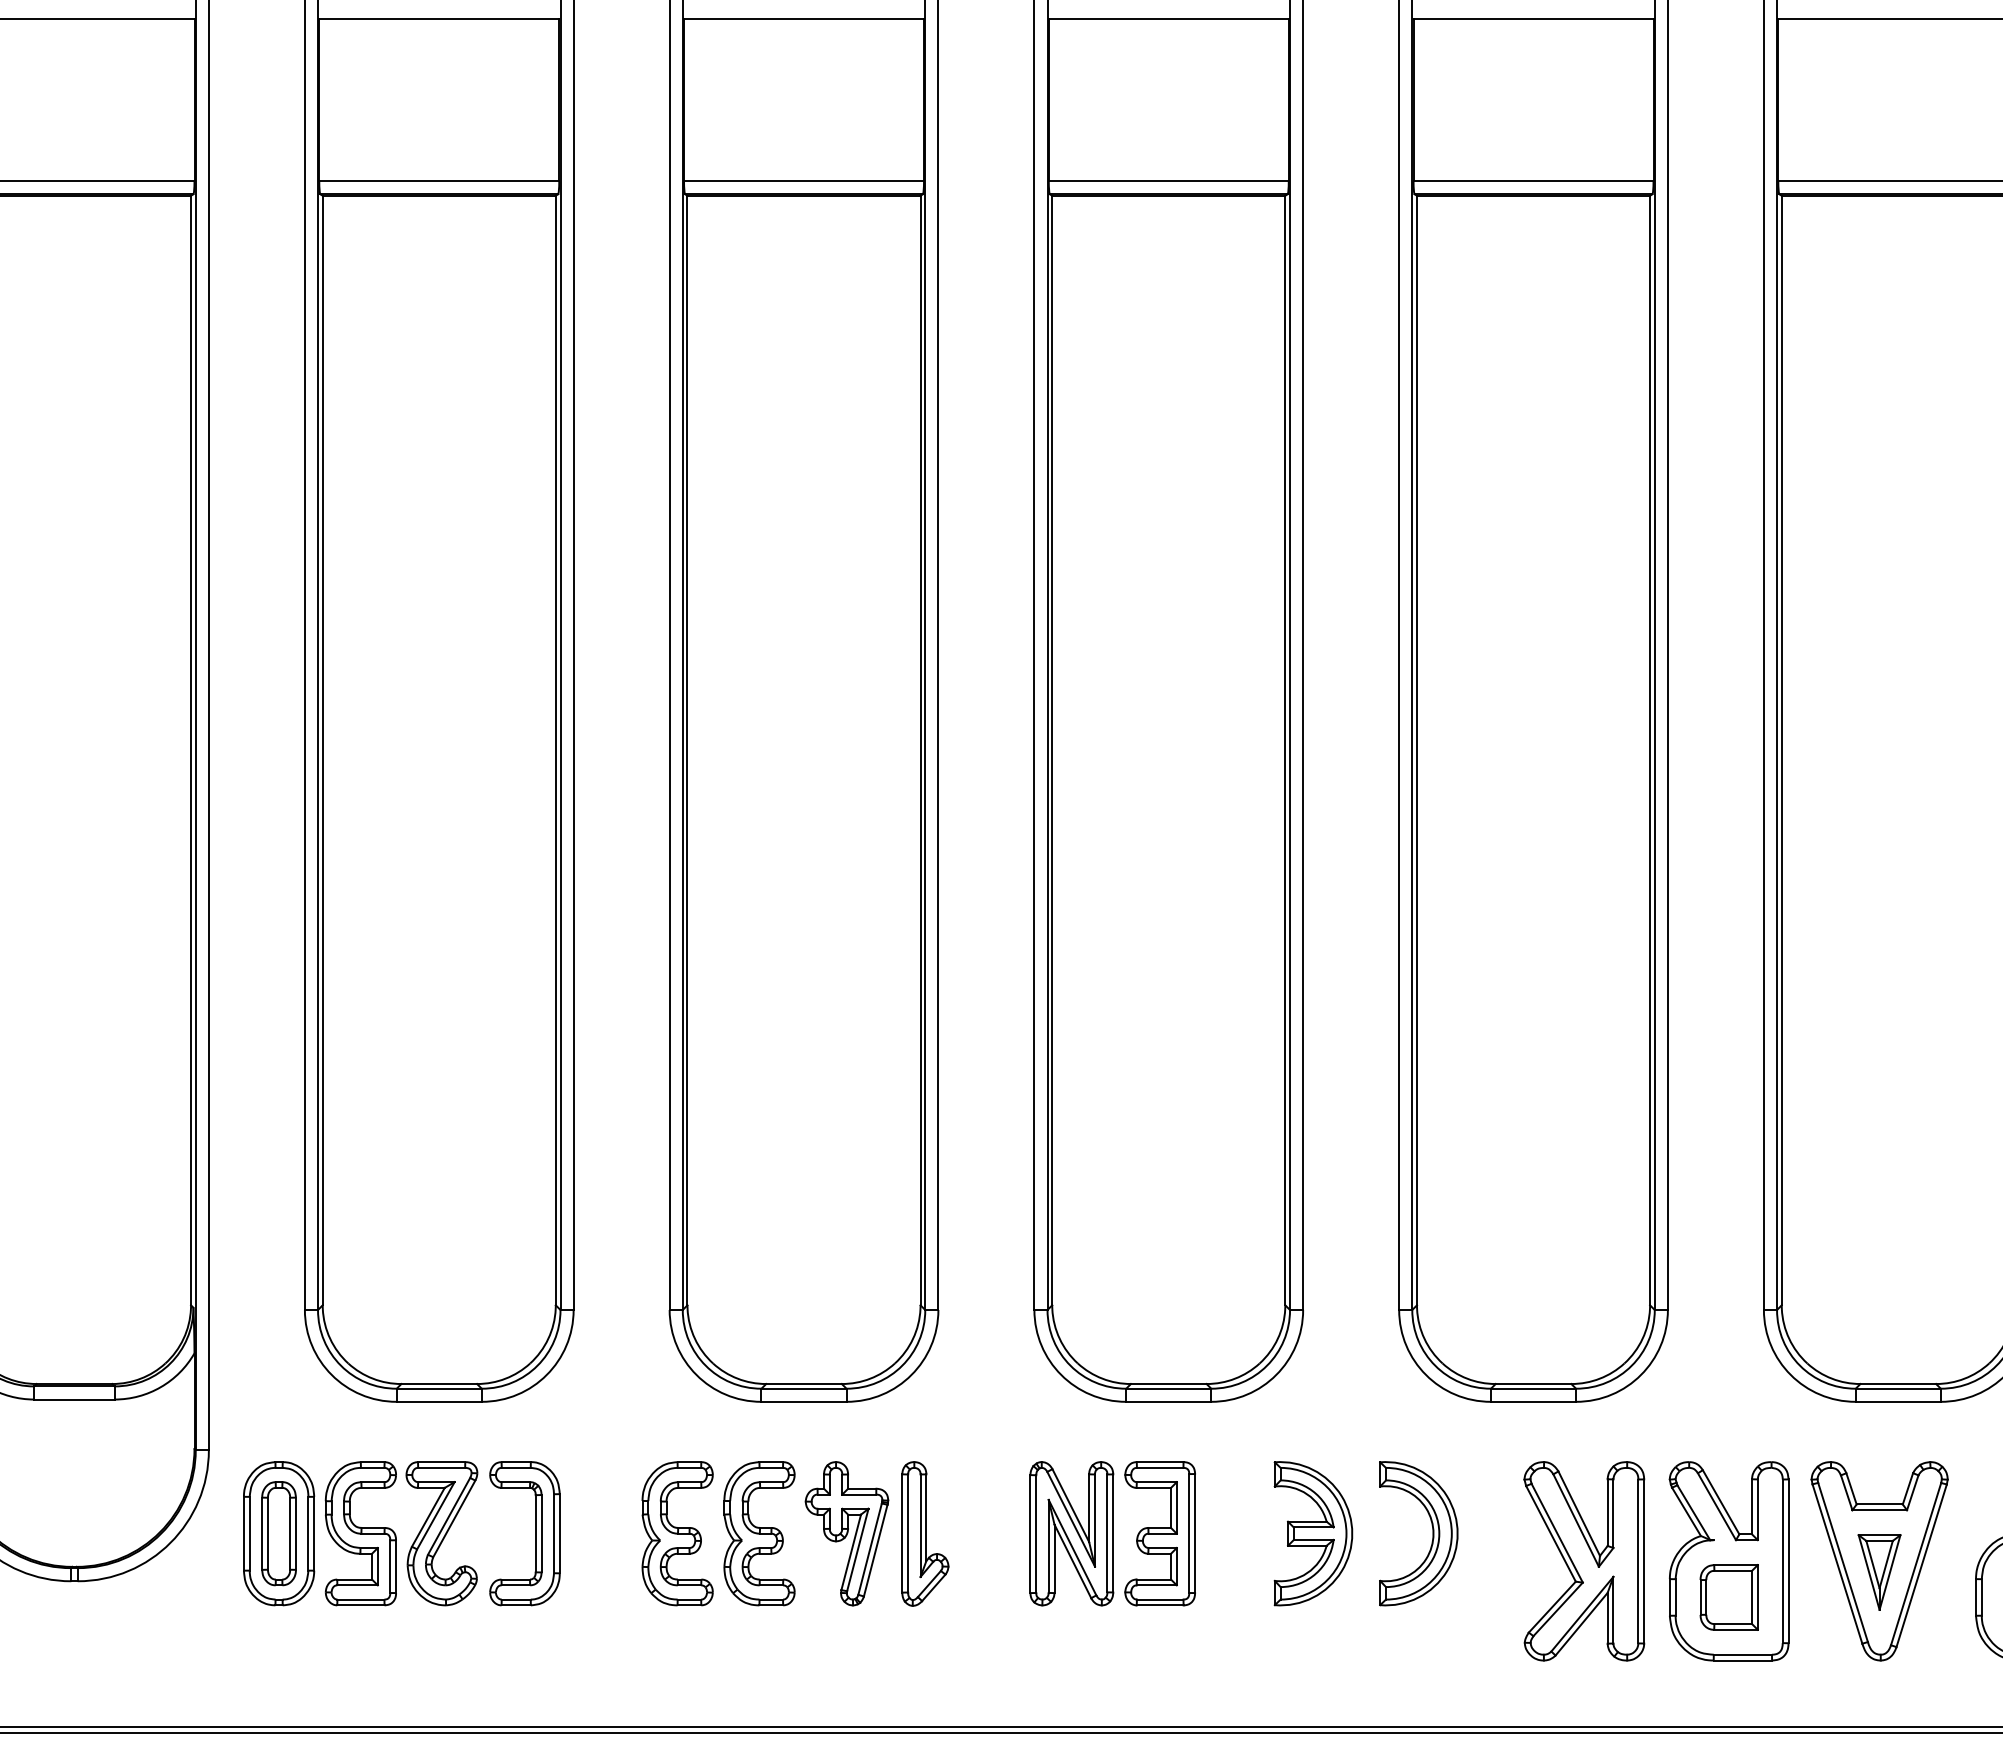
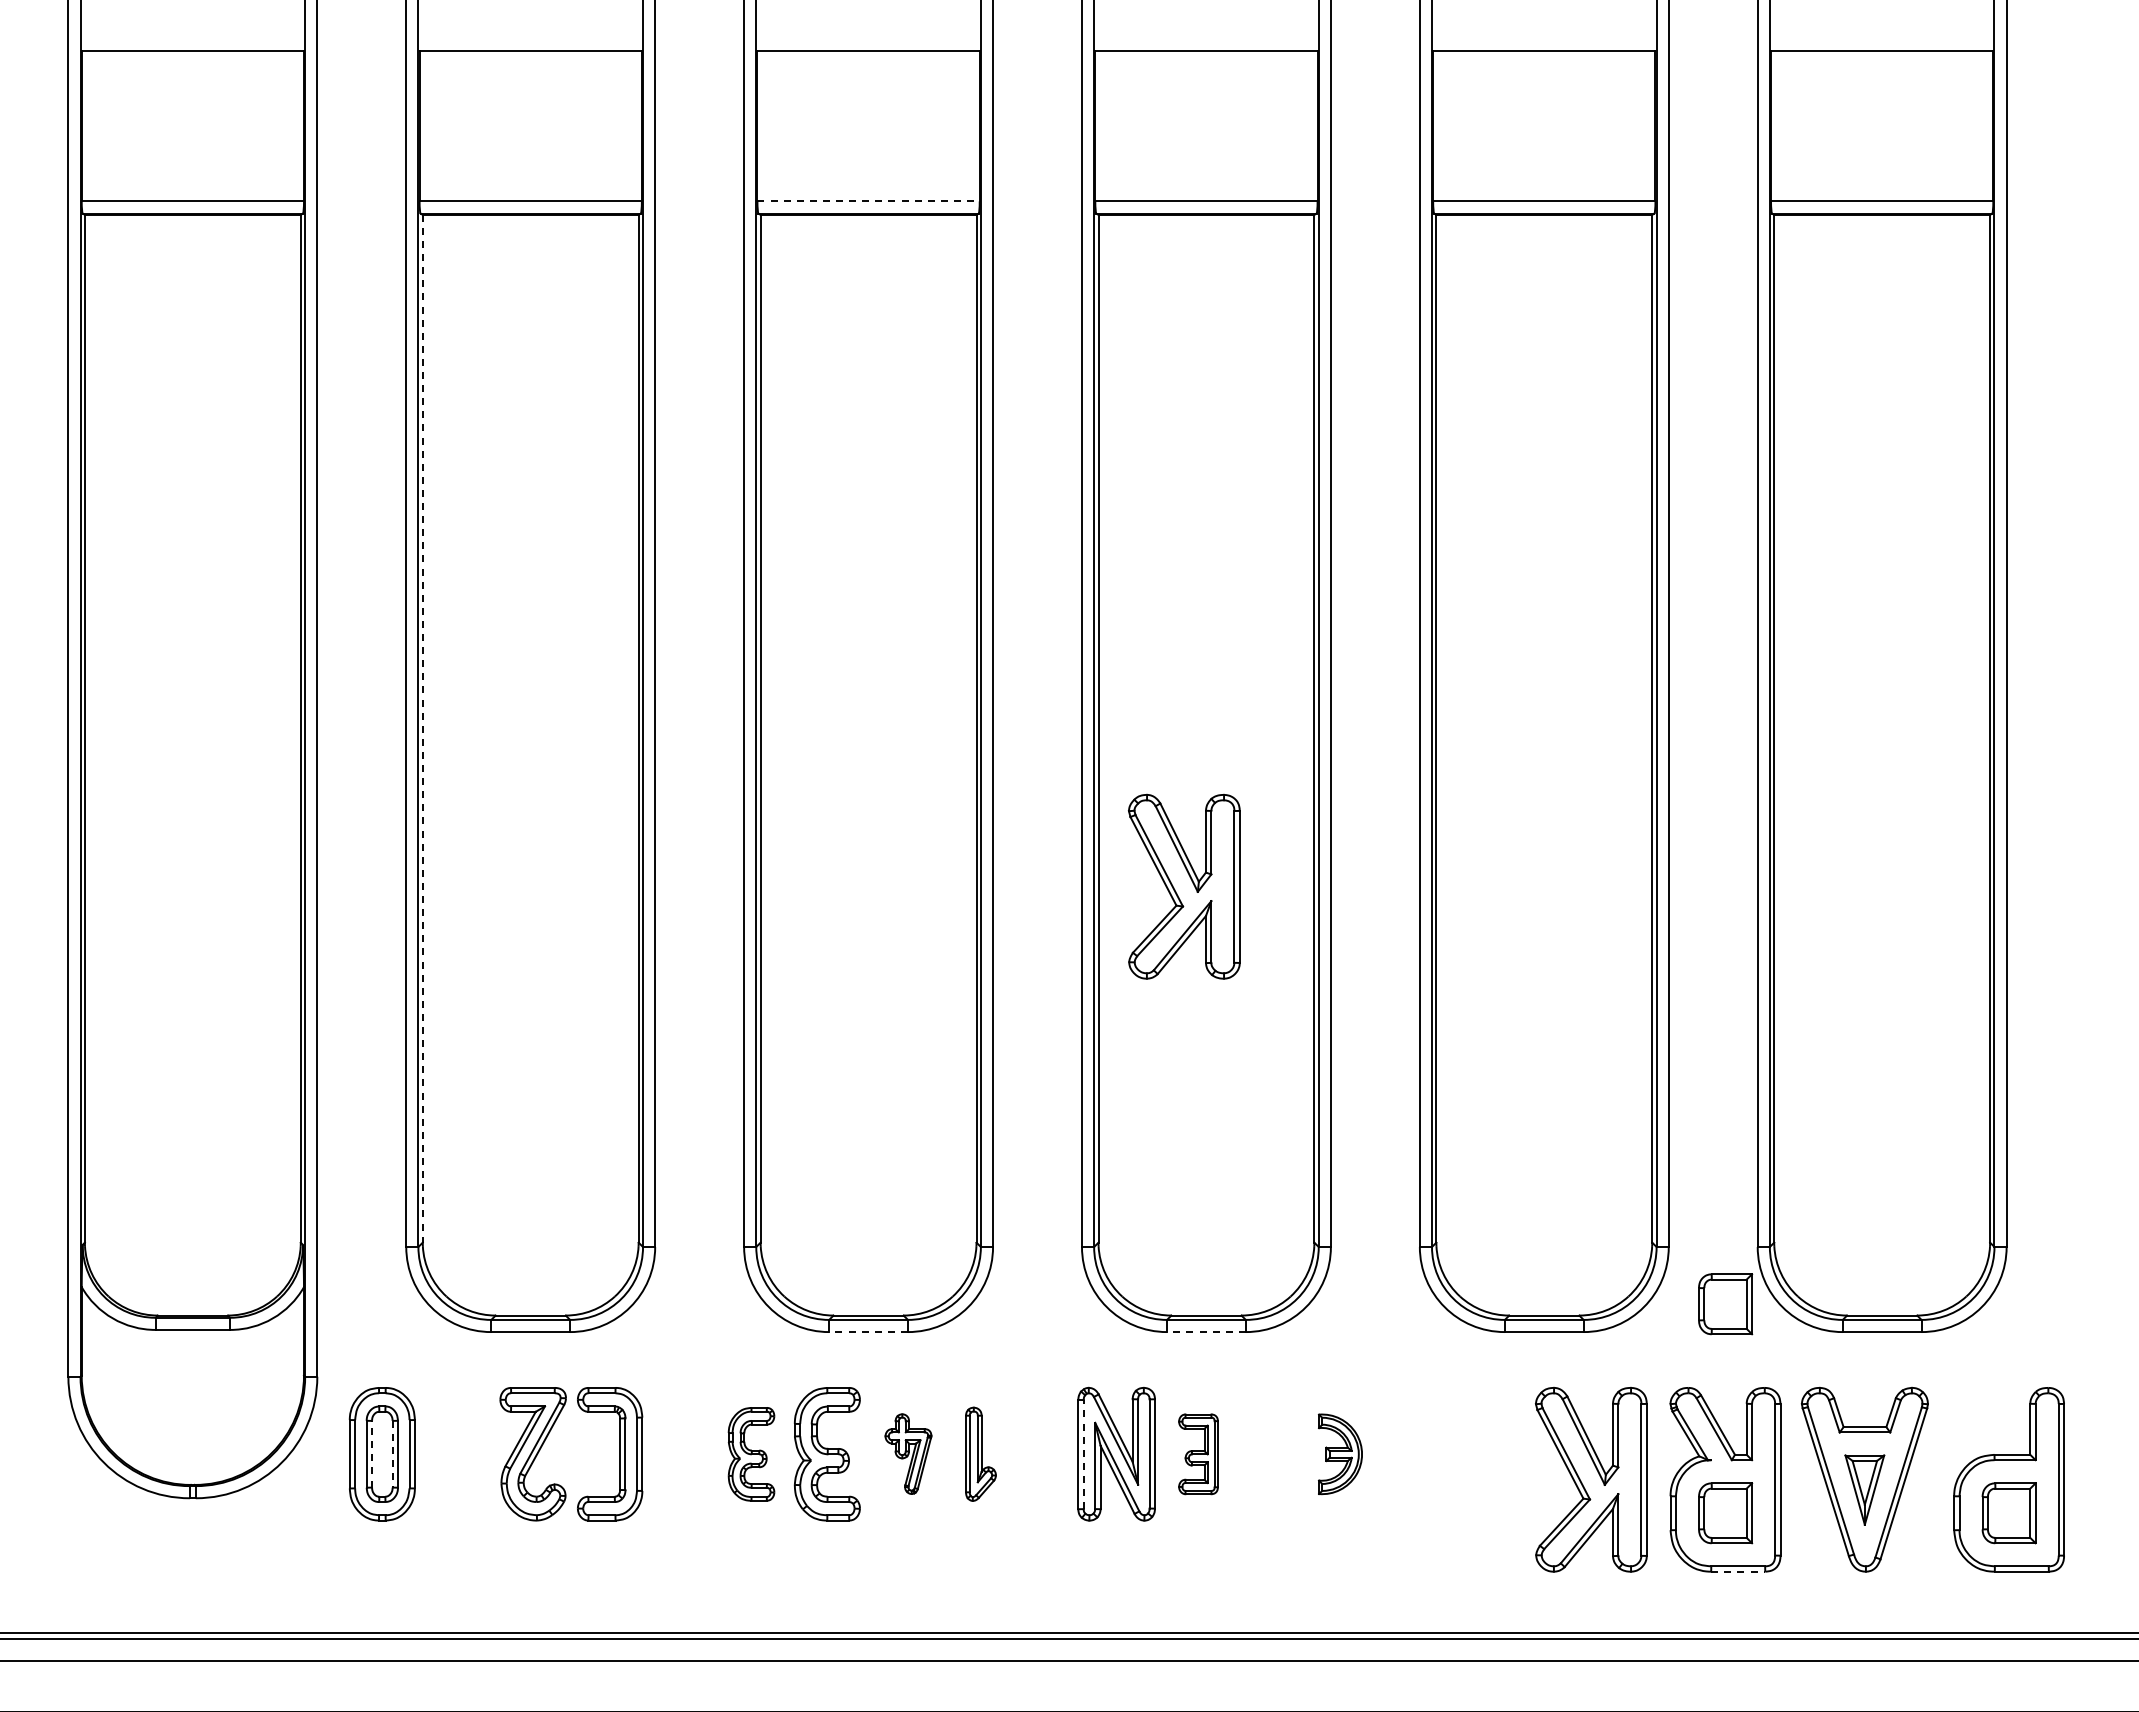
line: (805, 181) -> (869, 201), solid -> dashed
line: (322, 750) -> (422, 728), solid -> dashed
part: (1145, 920) -> (1184, 886), added
part: (1729, 1372) -> (1725, 1304), added
line: (803, 1402) -> (868, 1332), solid -> dashed
line: (1167, 1402) -> (1205, 1332), solid -> dashed
line: (268, 1532) -> (372, 1453), solid -> dashed
part: (847, 1532) -> (908, 1453), size x0.6
part: (924, 1532) -> (980, 1453), size x0.7
line: (290, 1534) -> (392, 1454), solid -> dashed
part: (360, 1534) -> (457, 1454), removed
part: (677, 1534) -> (751, 1454), size x0.7
line: (1036, 1534) -> (1083, 1454), solid -> dashed
part: (1160, 1534) -> (1198, 1454), size x0.6
part: (1313, 1534) -> (1340, 1454), size x0.6
part: (1432, 1534) -> (1450, 1454), removed
line: (1743, 1660) -> (1738, 1571), solid -> dashed

